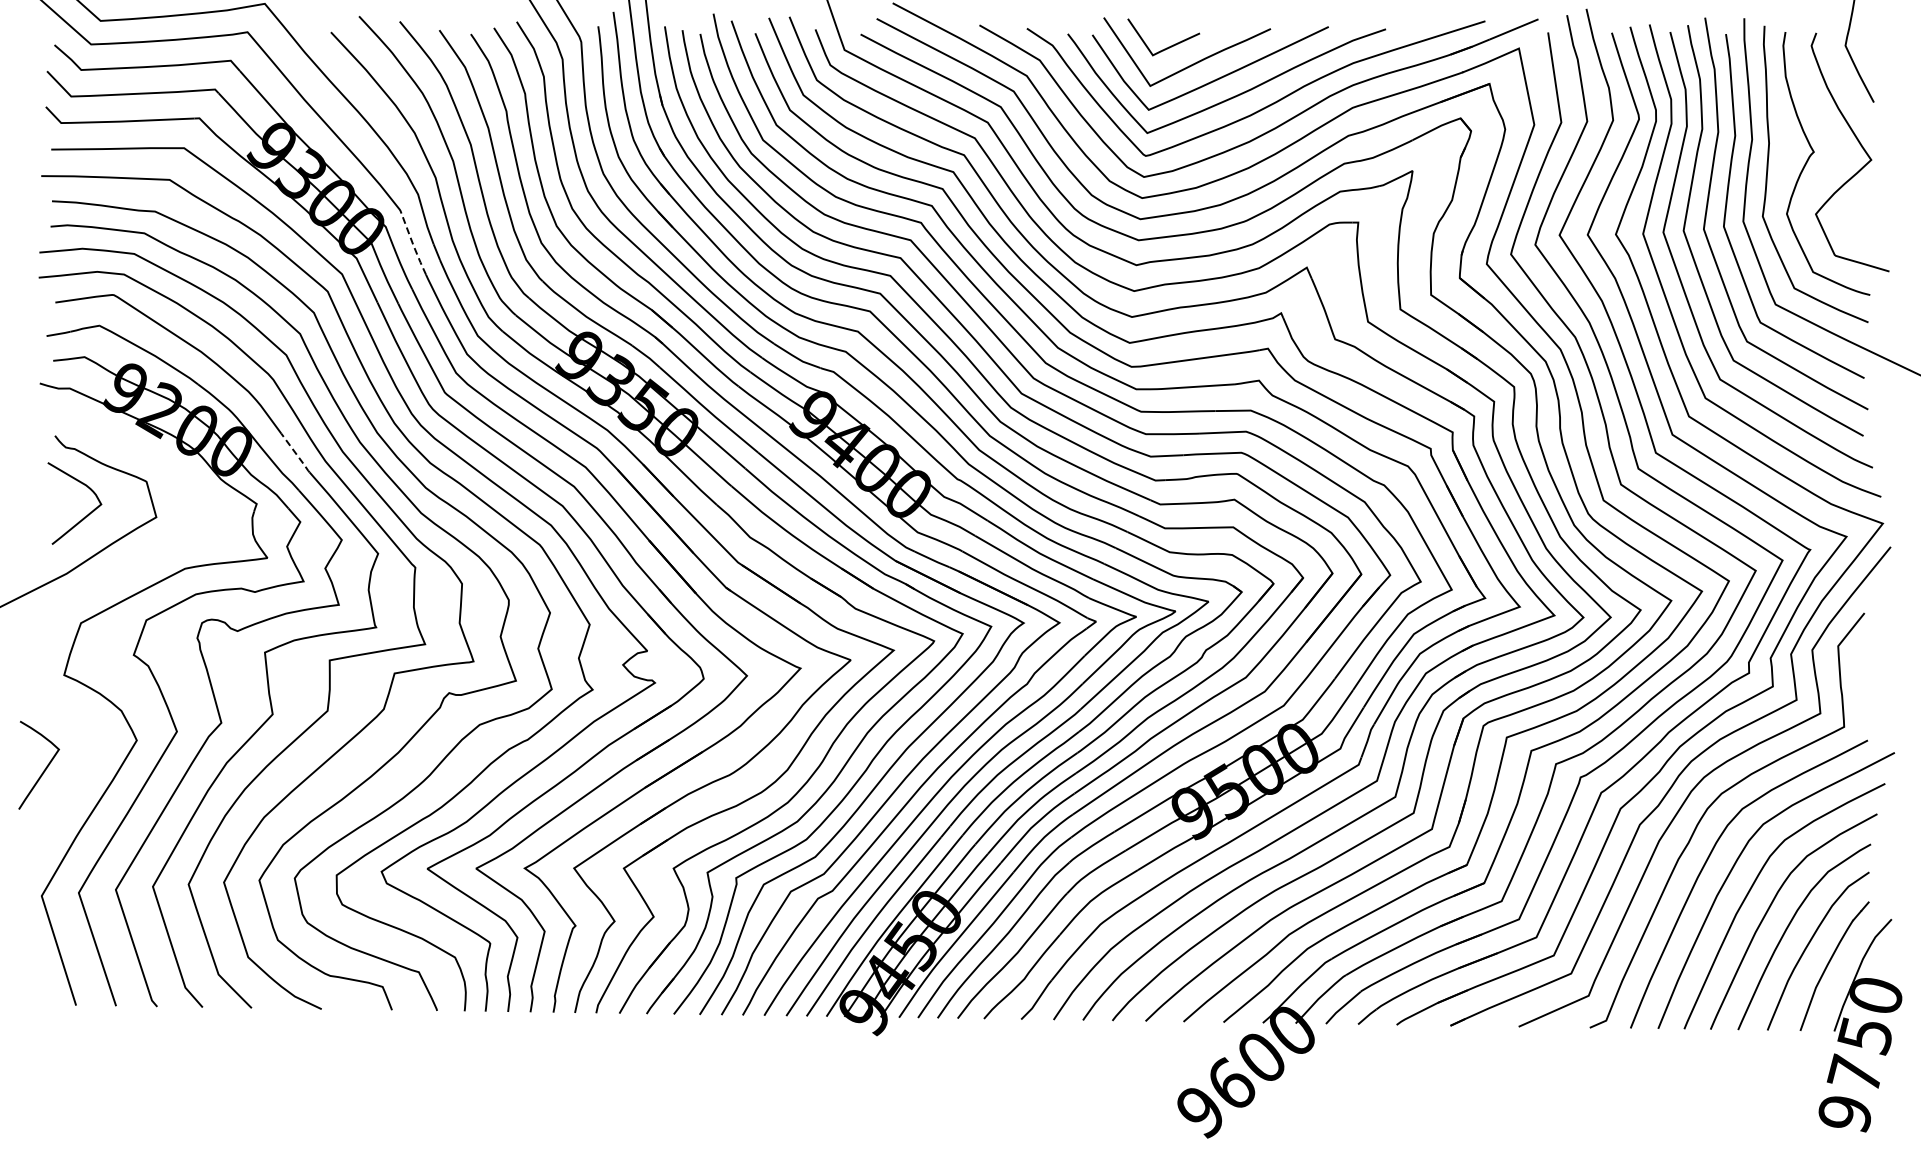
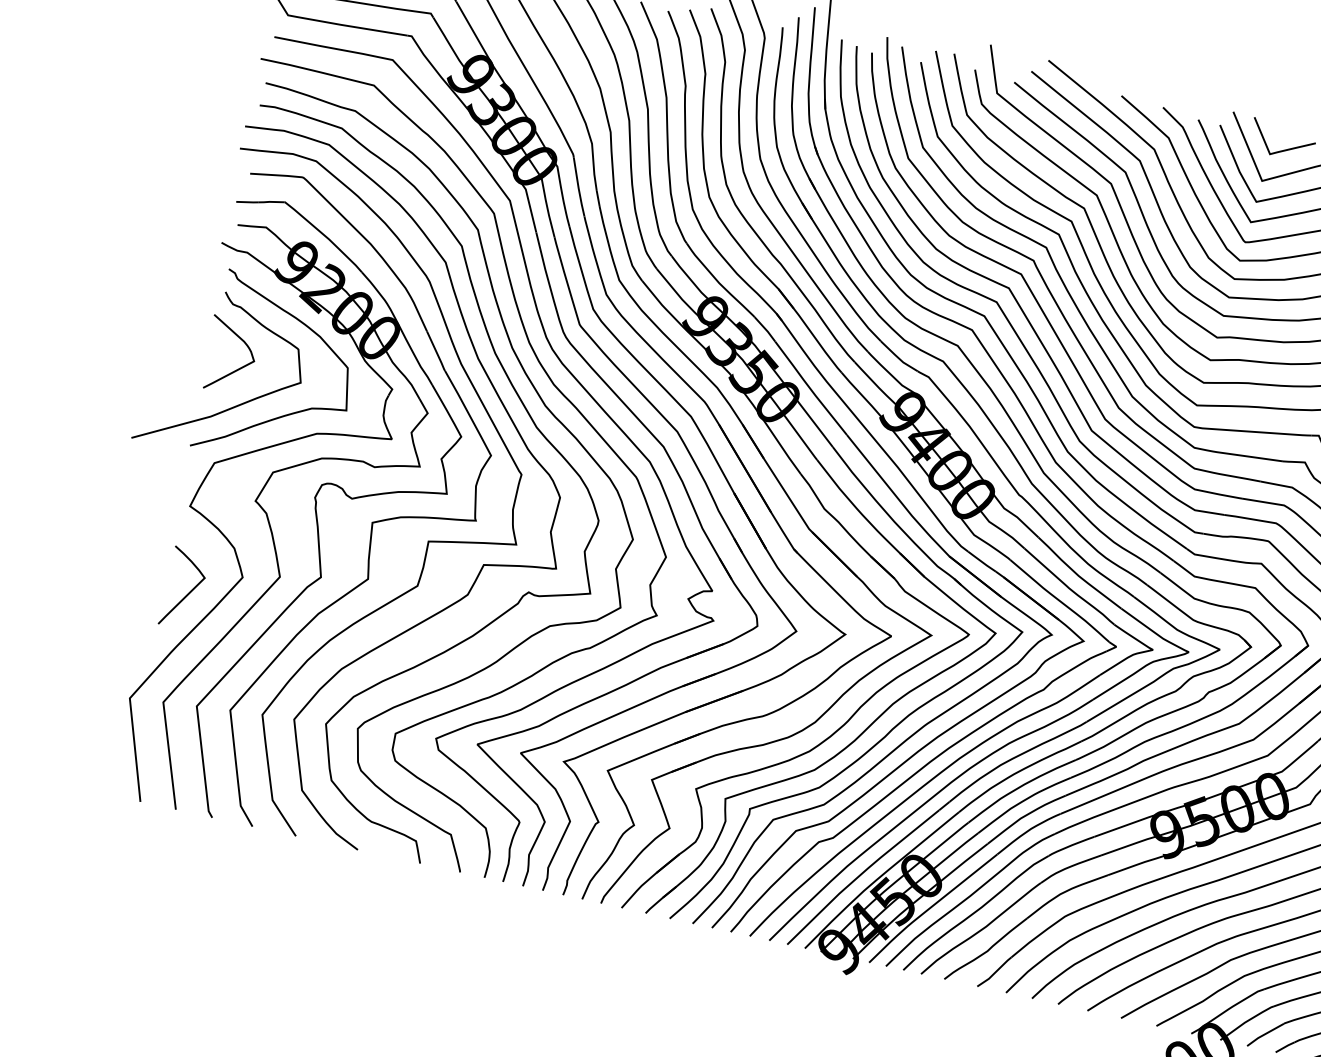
line: (413, 245) -> (578, 188), dashed -> solid
line: (295, 453) -> (435, 351), dashed -> solid
curve: (153, 551) -> (291, 412), added
curve: (45, 767) -> (189, 591), moved

